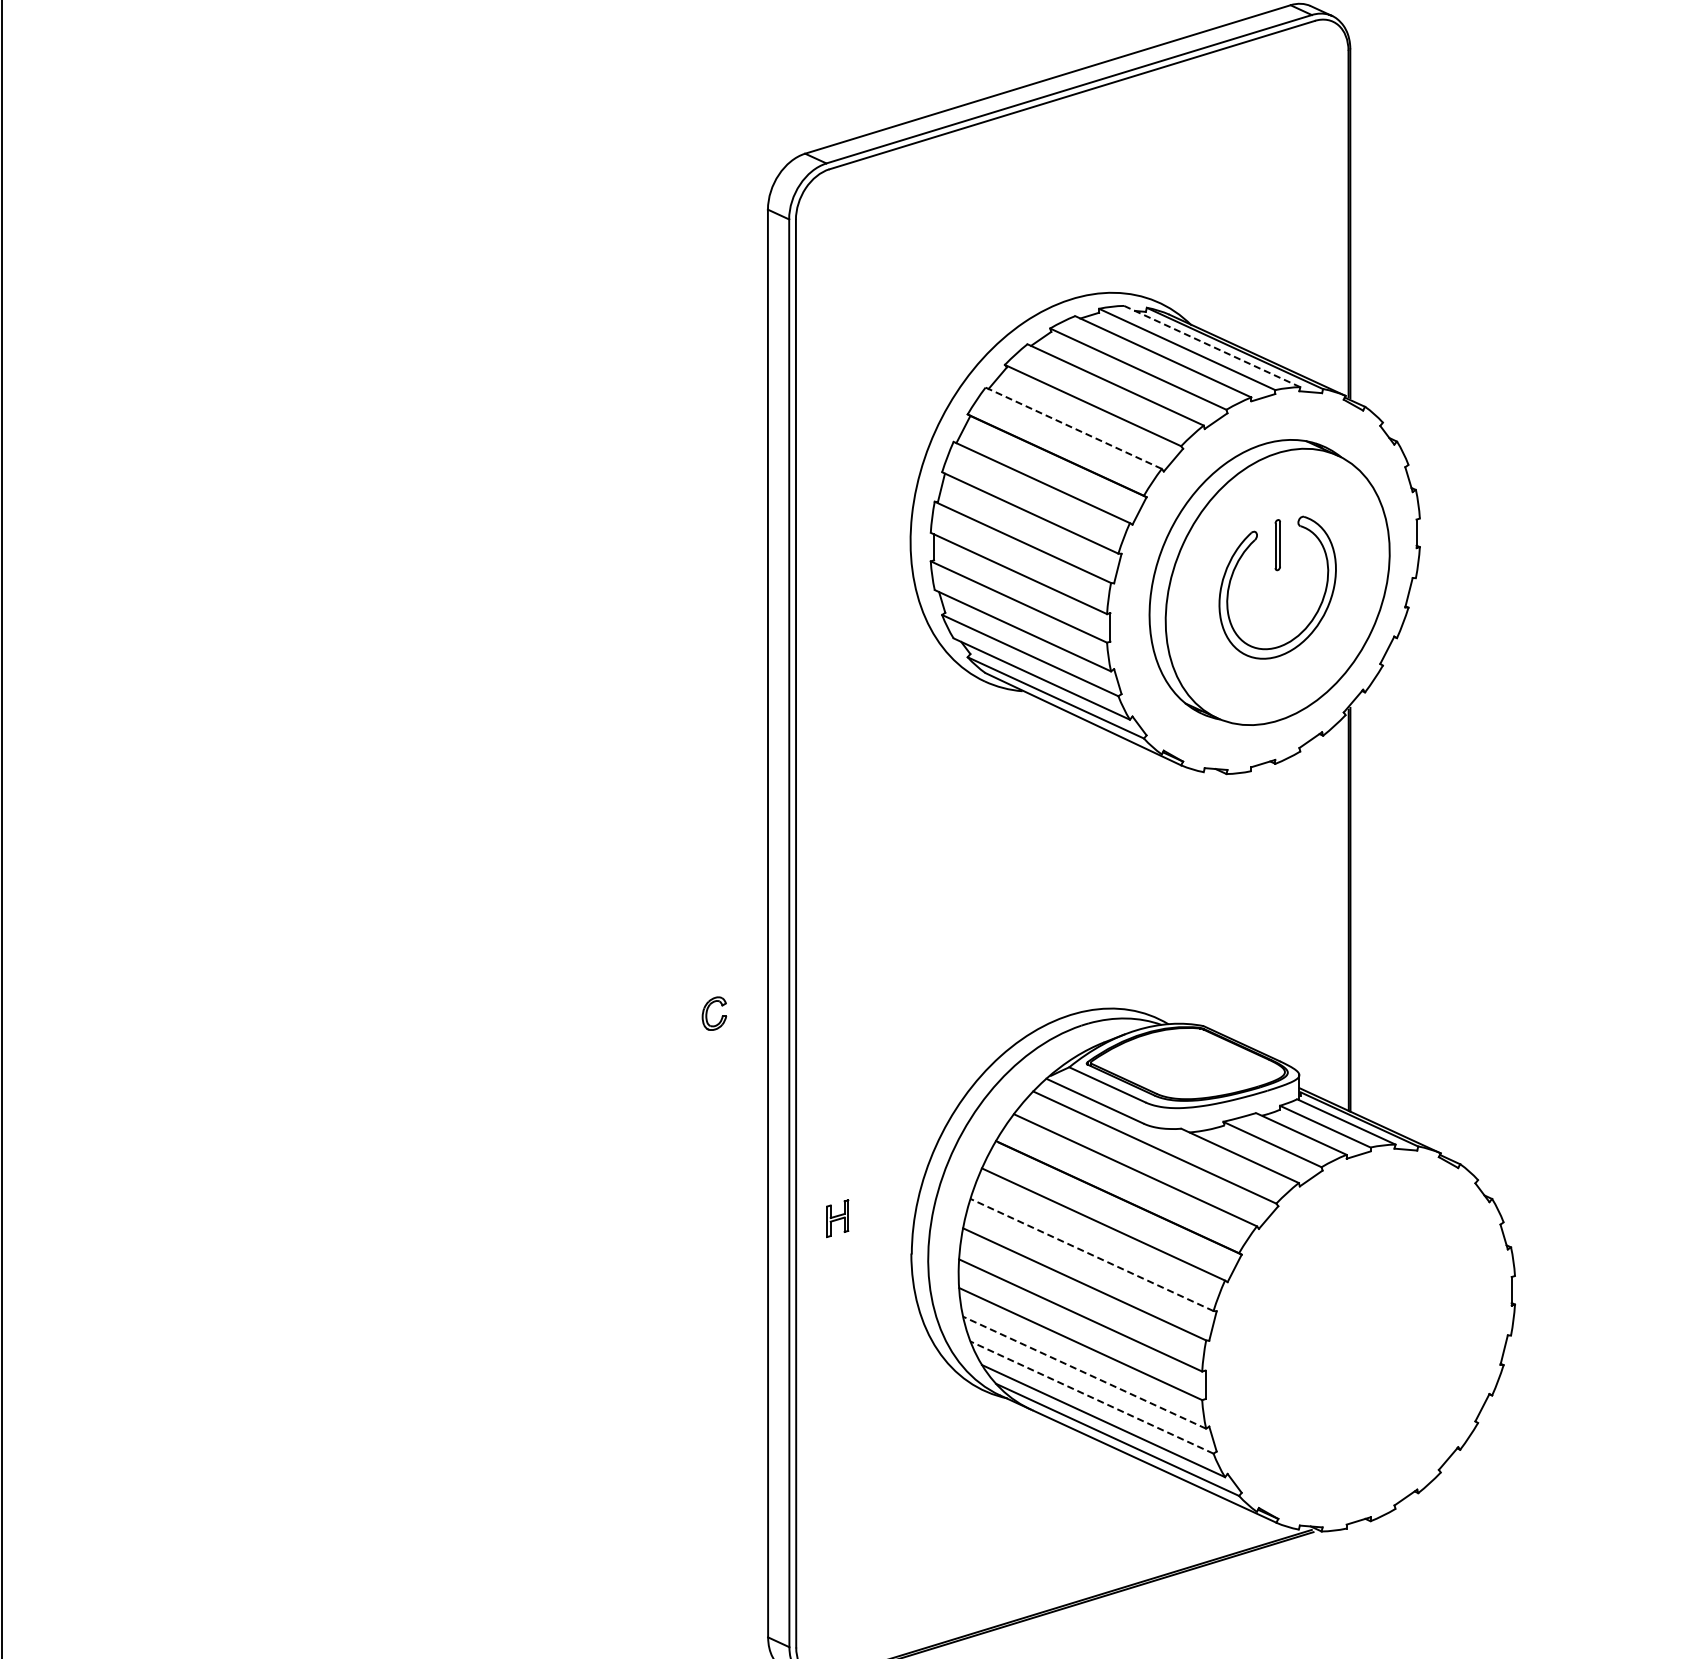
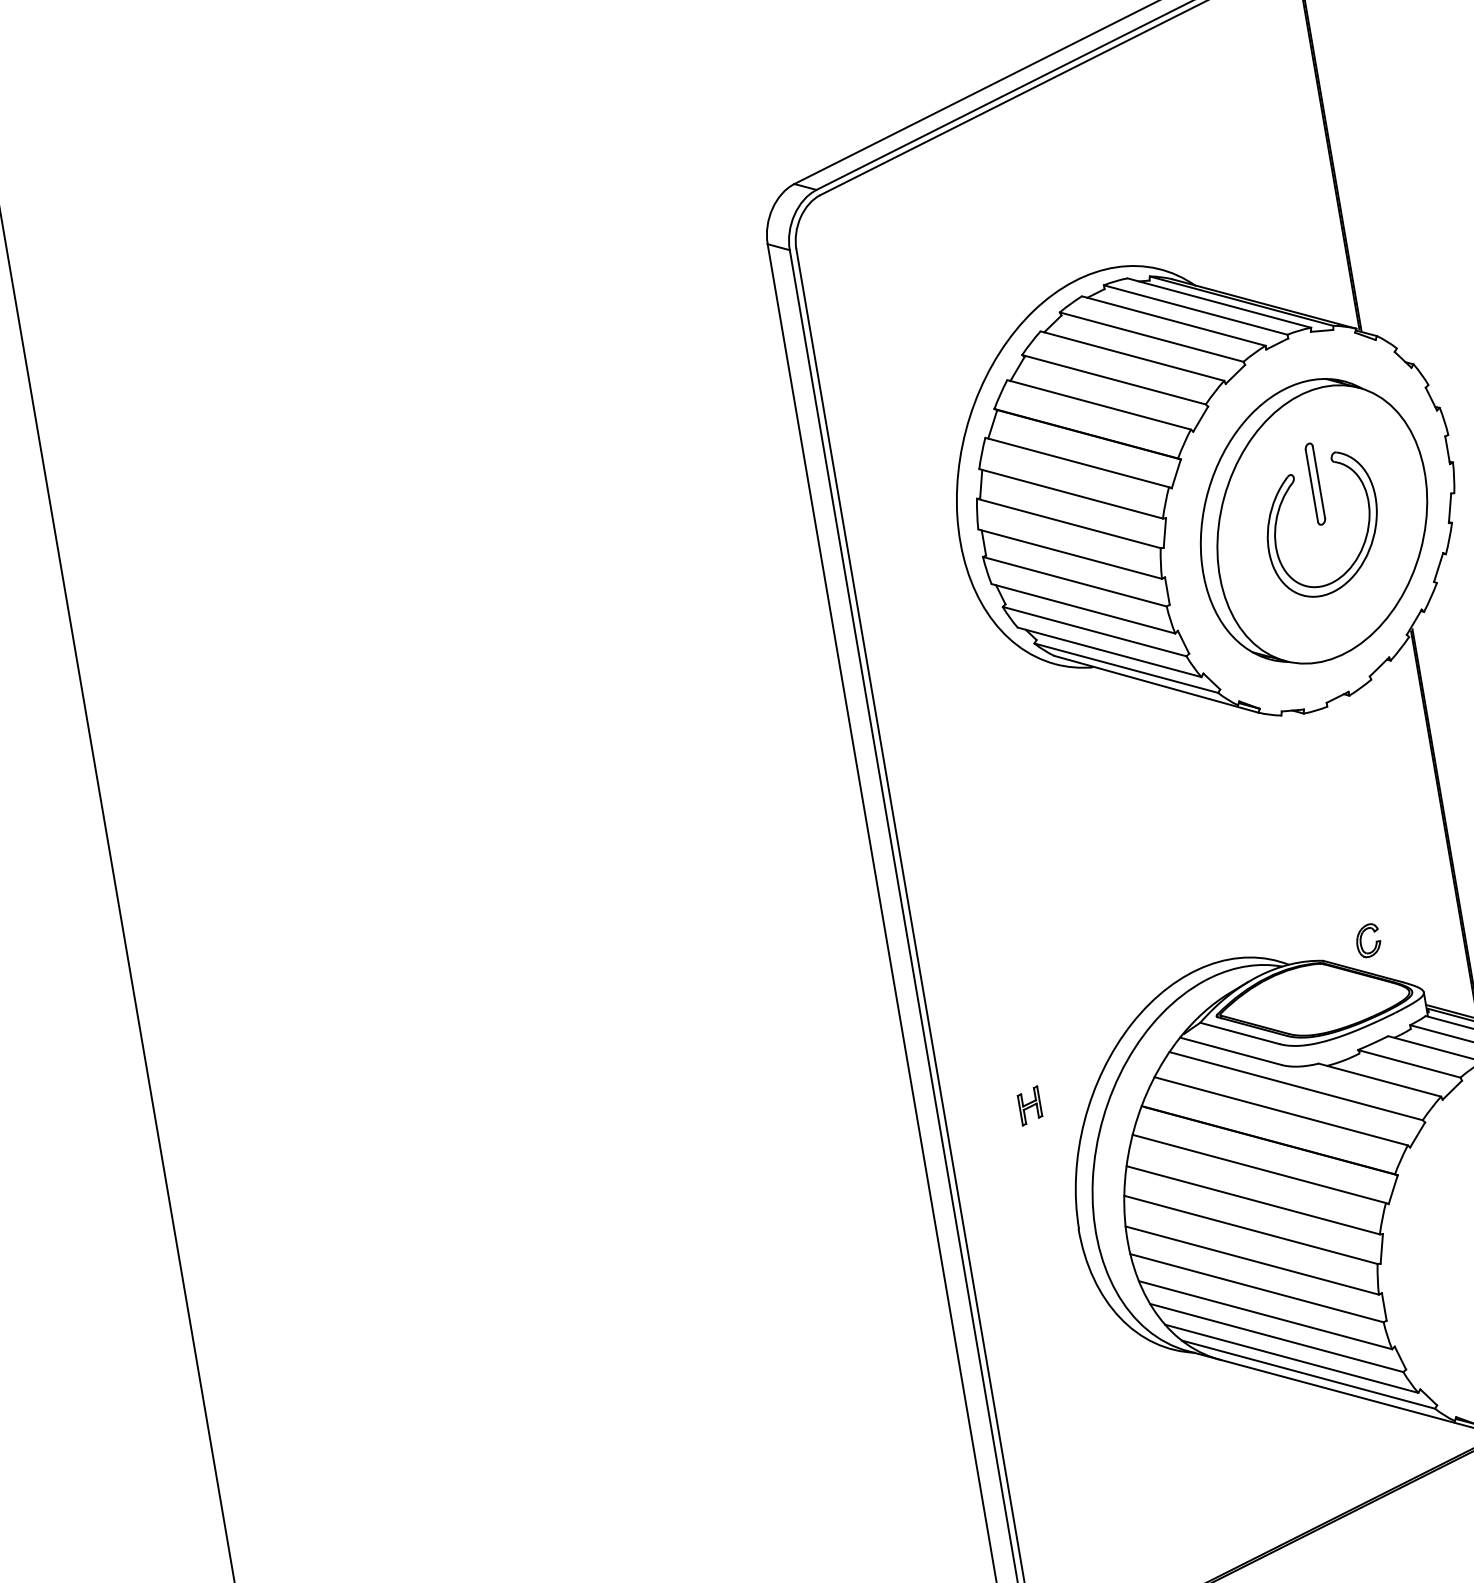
line: (1211, 346) -> (1218, 303), dashed -> solid
line: (1073, 428) -> (1098, 405), dashed -> solid
part: (1277, 544) -> (1315, 483), size x1.67
part: (707, 1013) -> (1361, 941), moved
part: (837, 1218) -> (1029, 1105), moved
line: (1092, 1255) -> (1253, 1200), dashed -> solid
line: (1084, 1372) -> (1265, 1315), dashed -> solid
line: (1092, 1397) -> (1277, 1337), dashed -> solid

